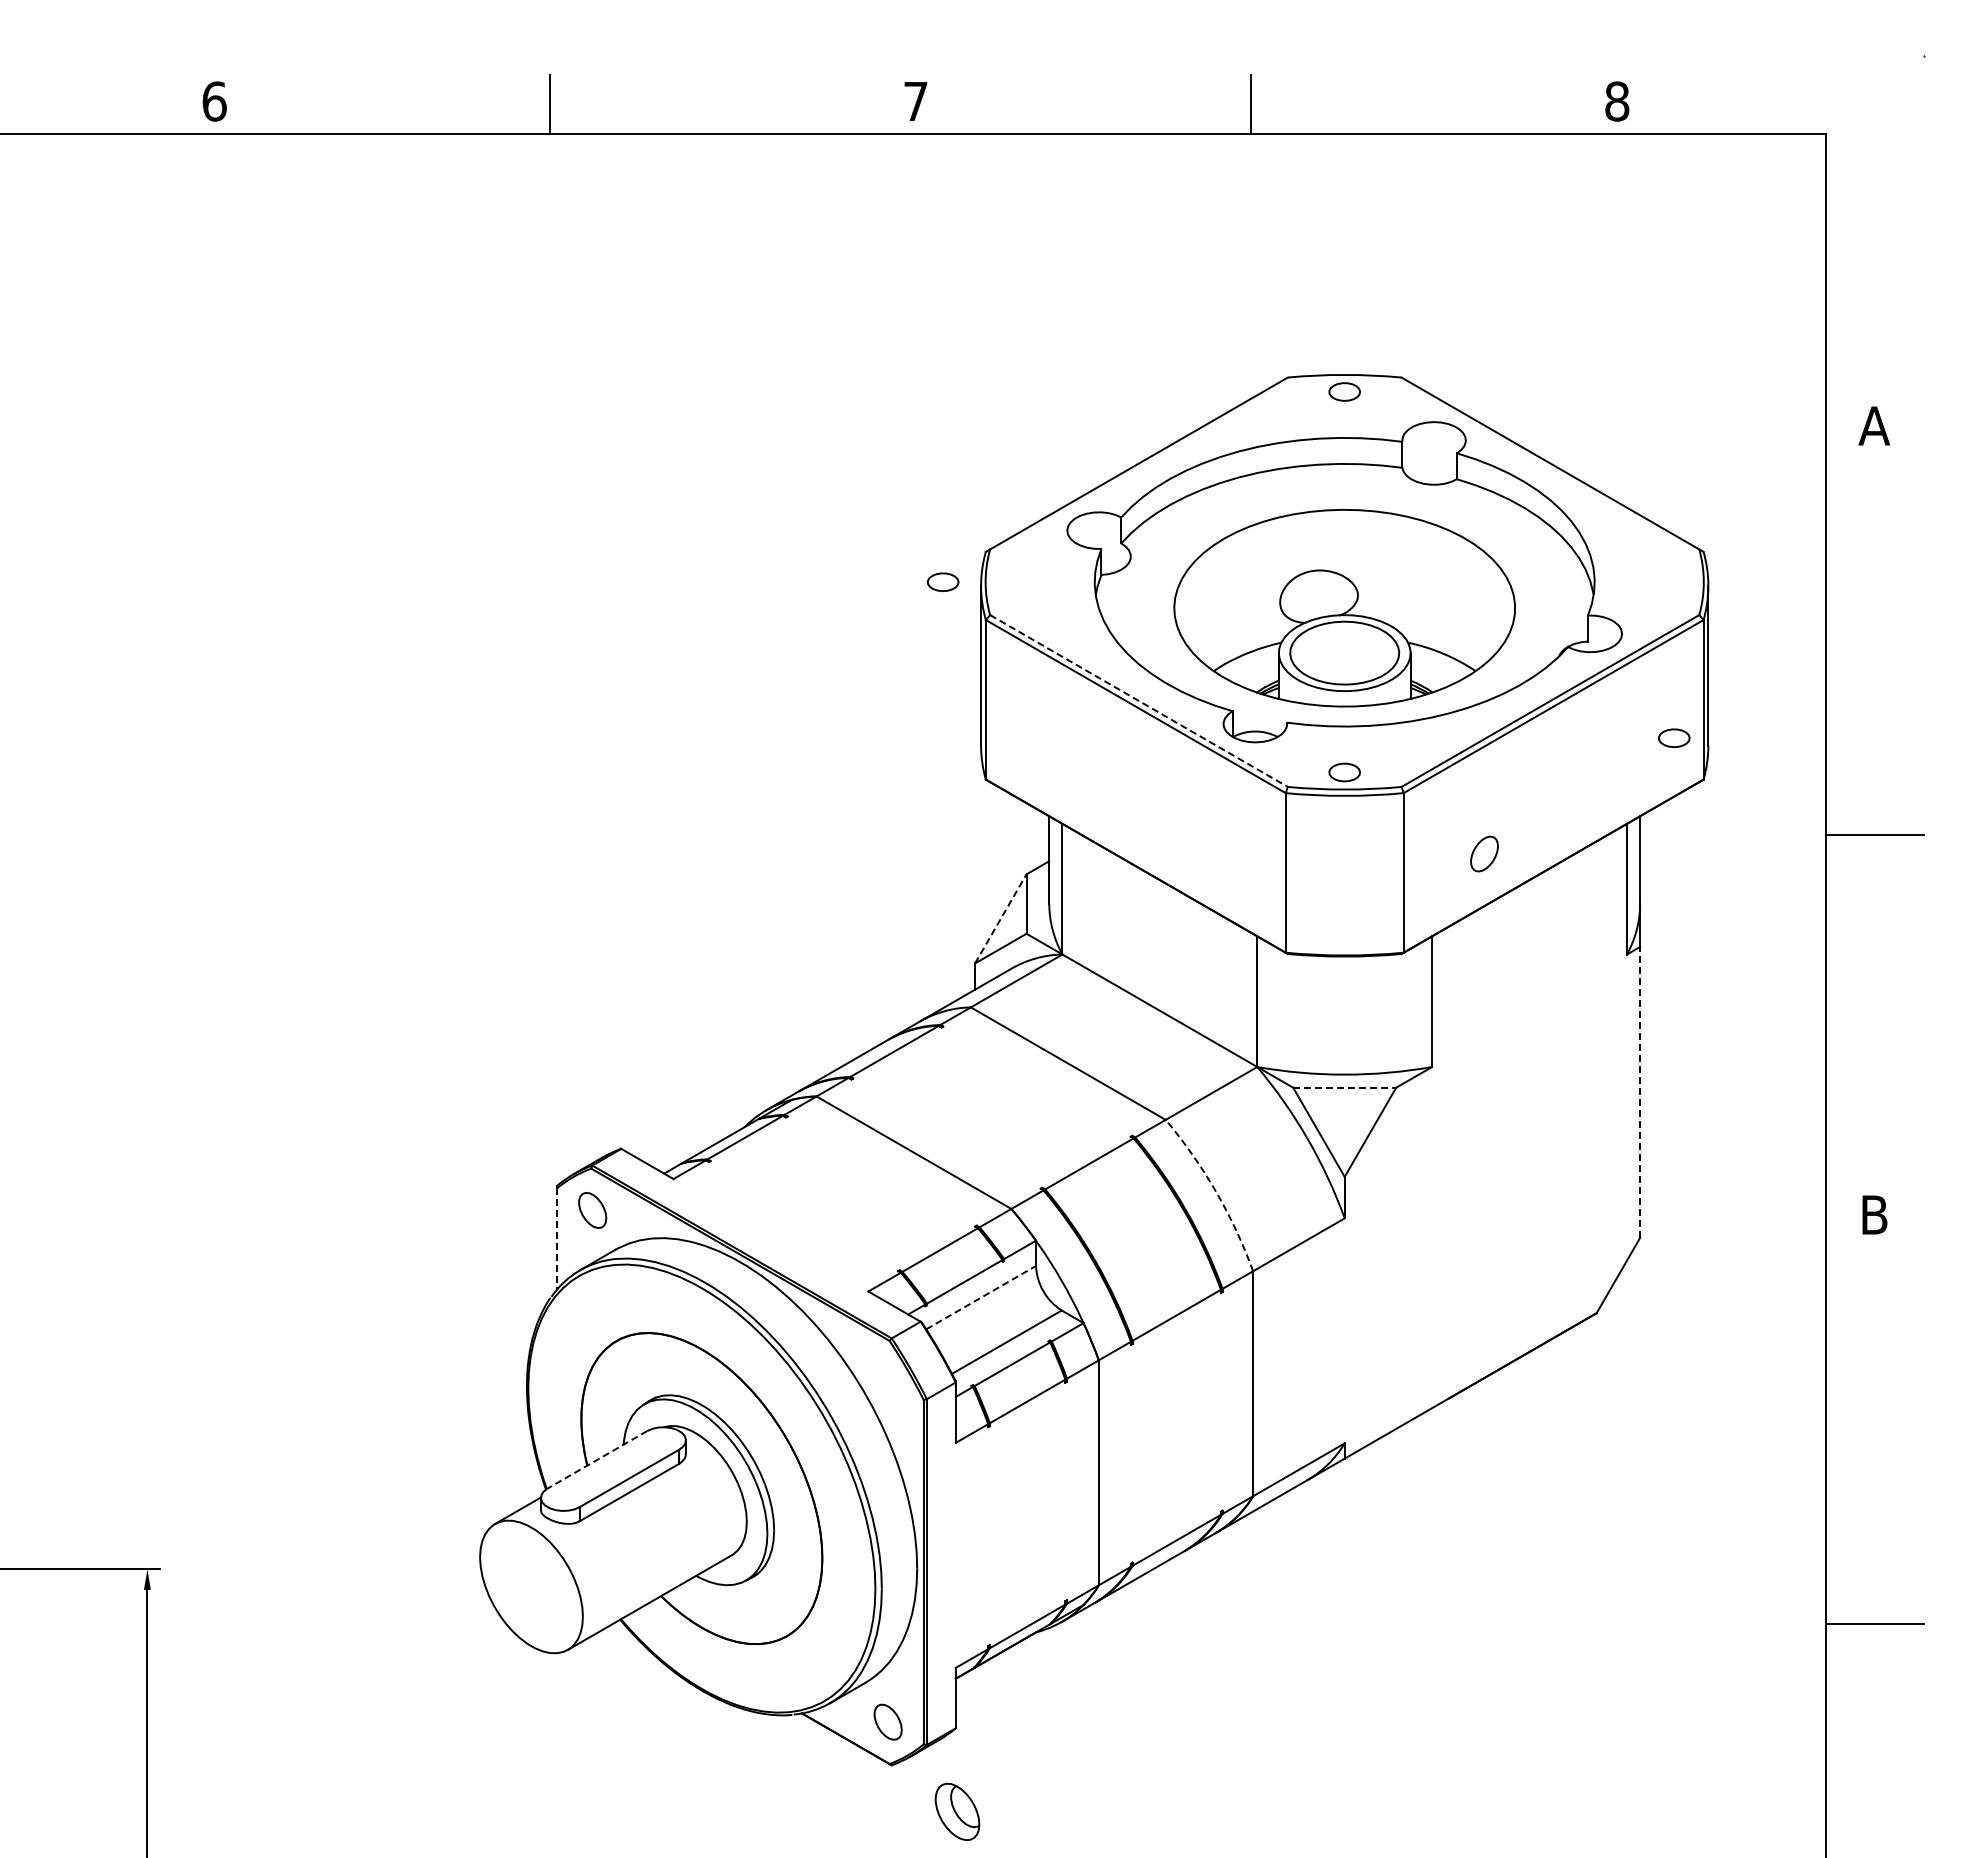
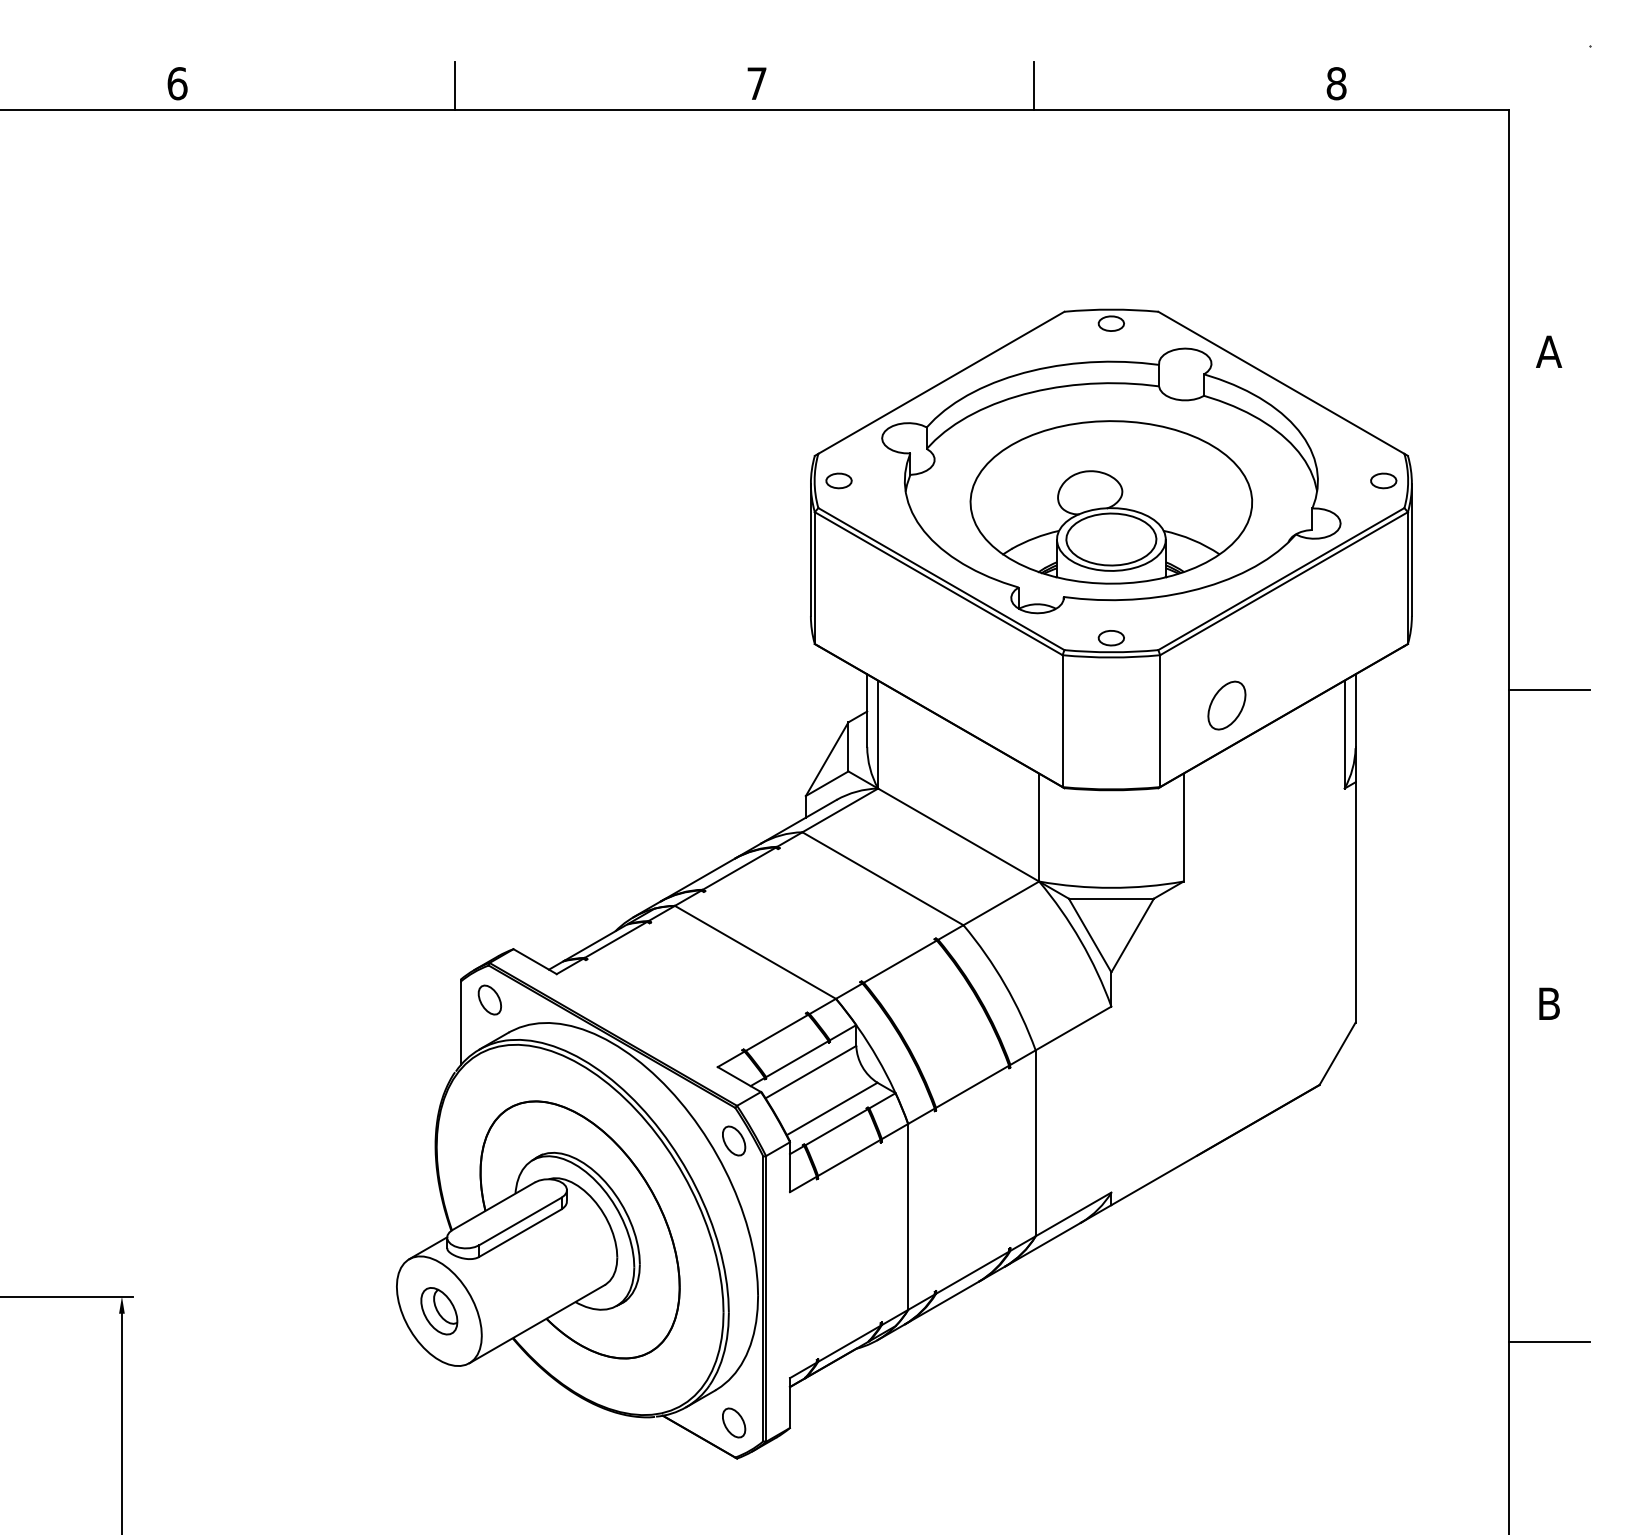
part: (943, 581) -> (839, 480), moved
line: (1139, 701) -> (941, 579), dashed -> solid
part: (1674, 737) -> (1383, 480), moved
part: (1484, 853) -> (1226, 705), size x1.67
line: (1001, 918) -> (827, 758), dashed -> solid
line: (1345, 1087) -> (1112, 898), dashed -> solid
line: (1640, 1091) -> (1355, 901), dashed -> solid
arc: (1216, 1191) -> (1005, 984), dashed -> solid
line: (557, 1238) -> (460, 1023), dashed -> solid
line: (981, 1297) -> (811, 1072), dashed -> solid
part: (887, 1380) -> (733, 1140), added
line: (597, 1459) -> (493, 1205), dashed -> solid
part: (957, 1811) -> (439, 1310), moved

